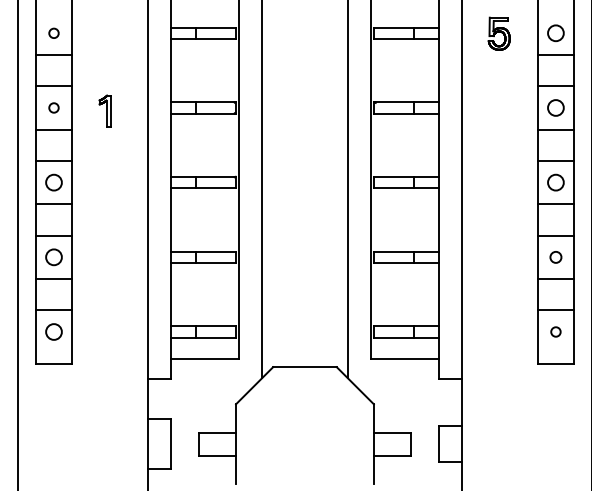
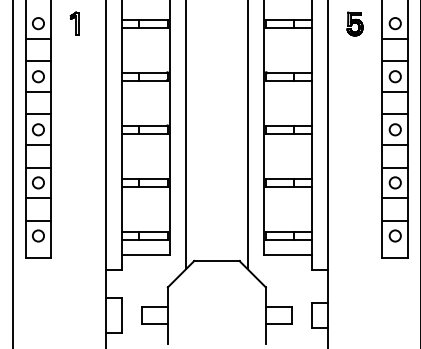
circle: (53, 33) -> (38, 23), size x1.67
circle: (53, 107) -> (38, 76), size x1.67
part: (104, 110) -> (74, 23), moved
circle: (555, 257) -> (395, 183), size x1.43
circle: (555, 331) -> (395, 235), size x1.67

